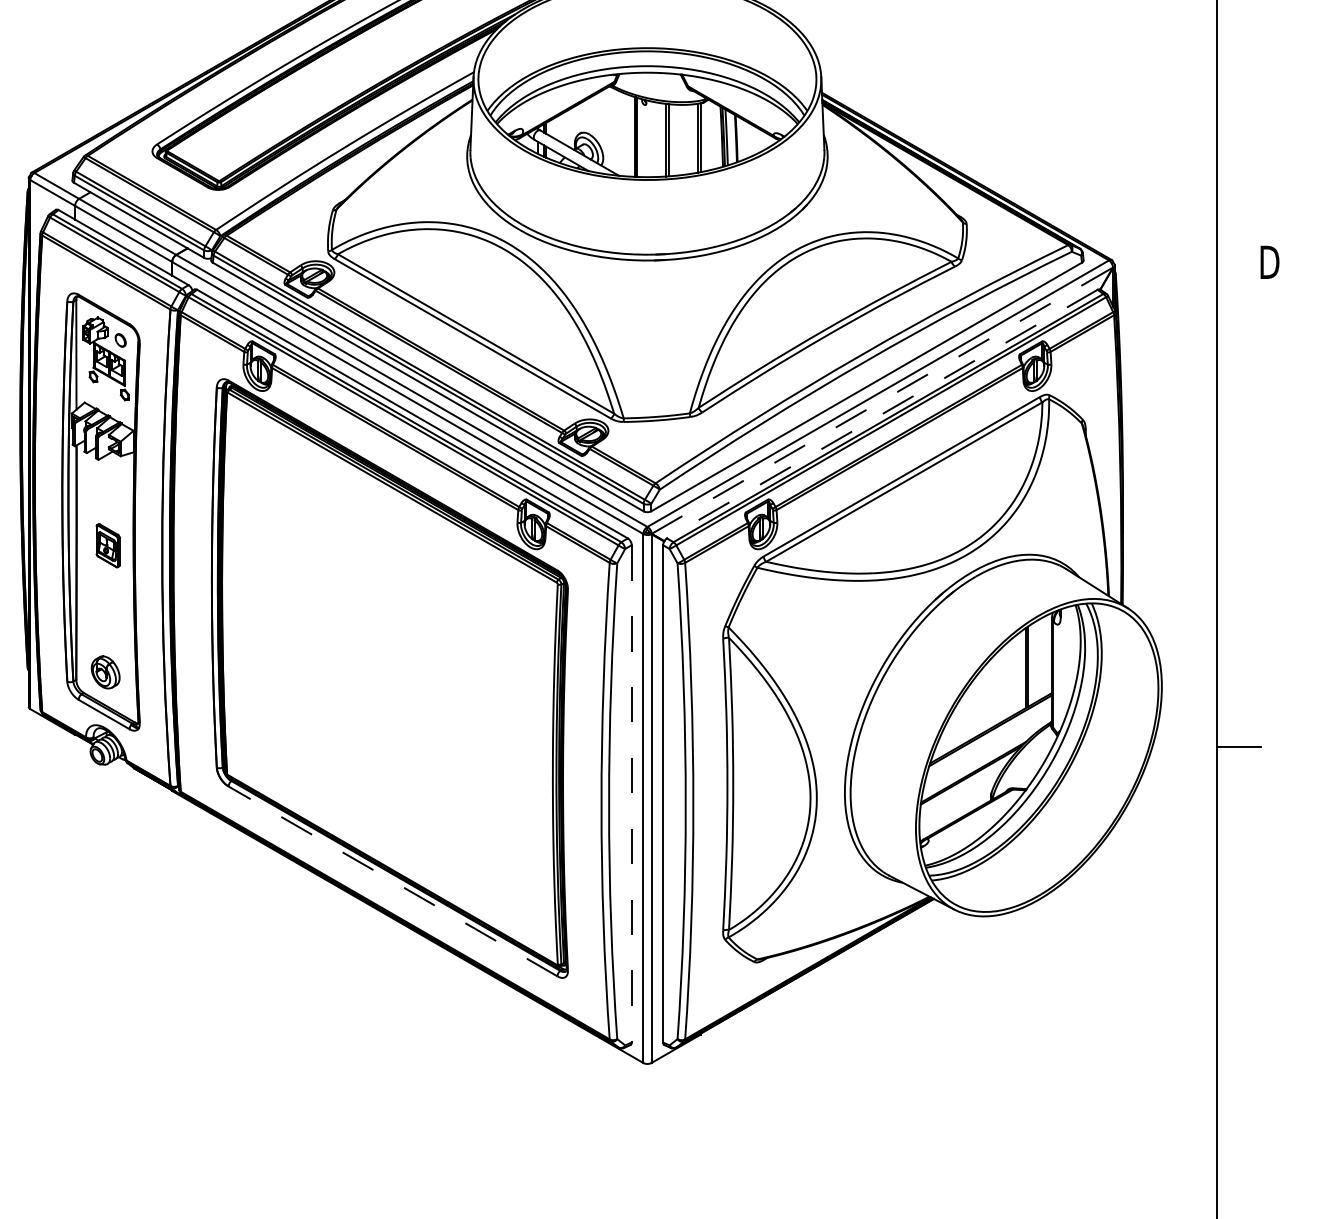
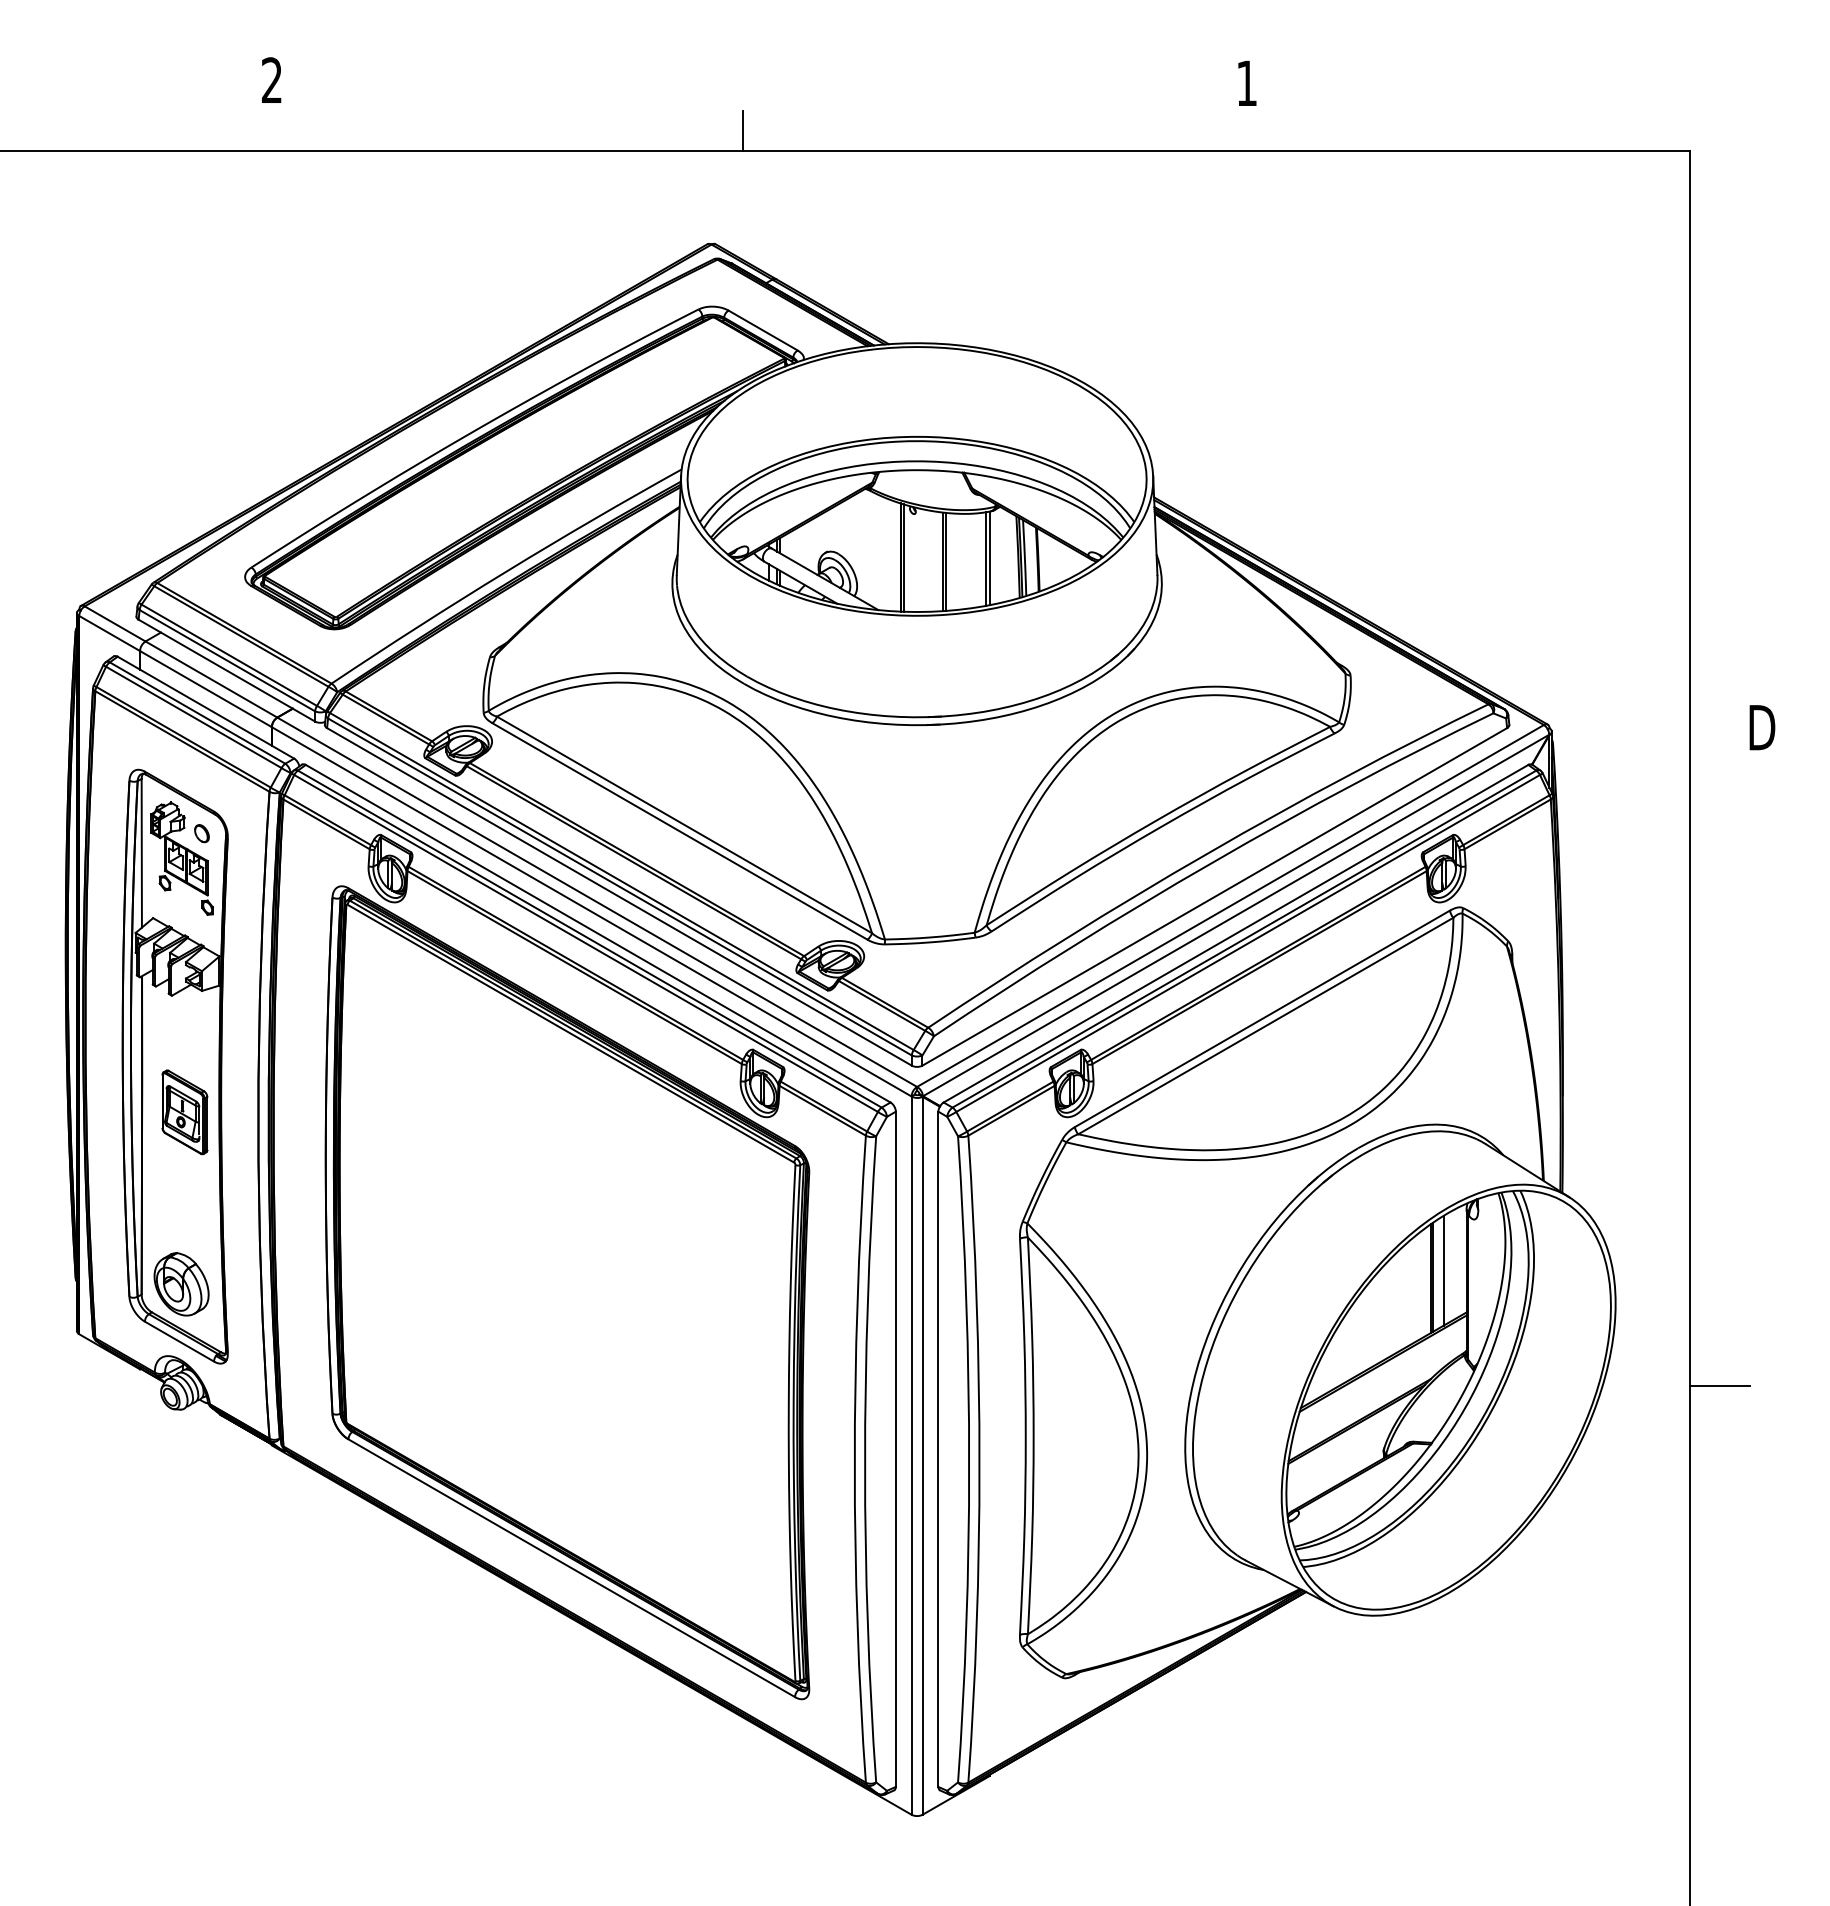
line: (882, 400) -> (1236, 915), dashed -> solid
line: (882, 413) -> (1236, 933), dashed -> solid
part: (107, 545) -> (184, 1112), size x1.43
line: (1035, 662) -> (1443, 1270), added
part: (105, 672) -> (181, 1284), size x1.43
line: (631, 793) -> (895, 1449), dashed -> solid
line: (392, 881) -> (571, 1568), dashed -> solid

